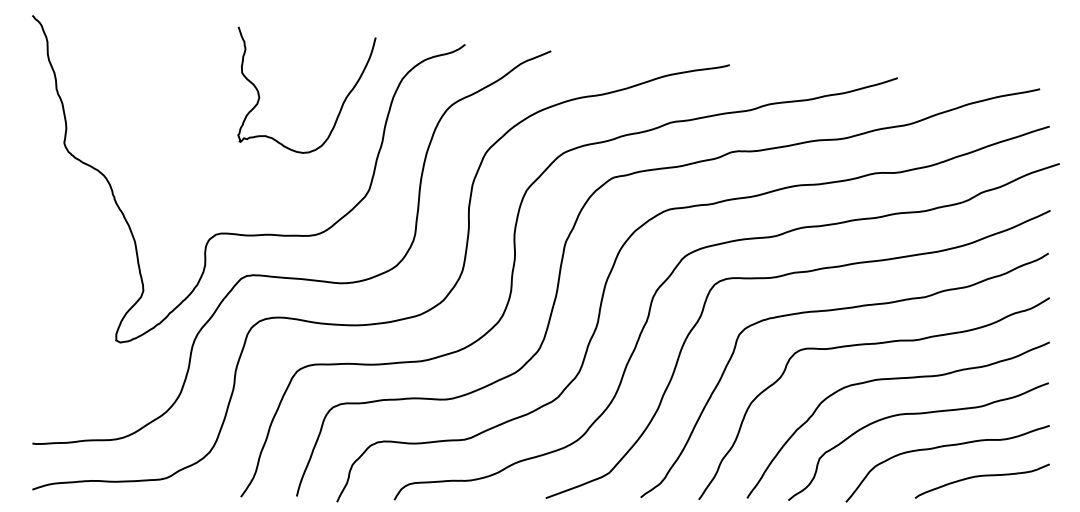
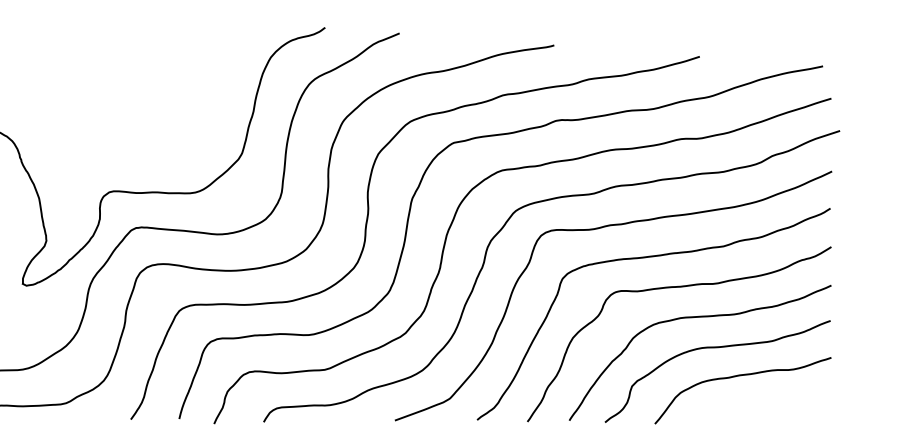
curve: (342, 102) -> (218, 77), removed
curve: (981, 476) -> (772, 401), removed

